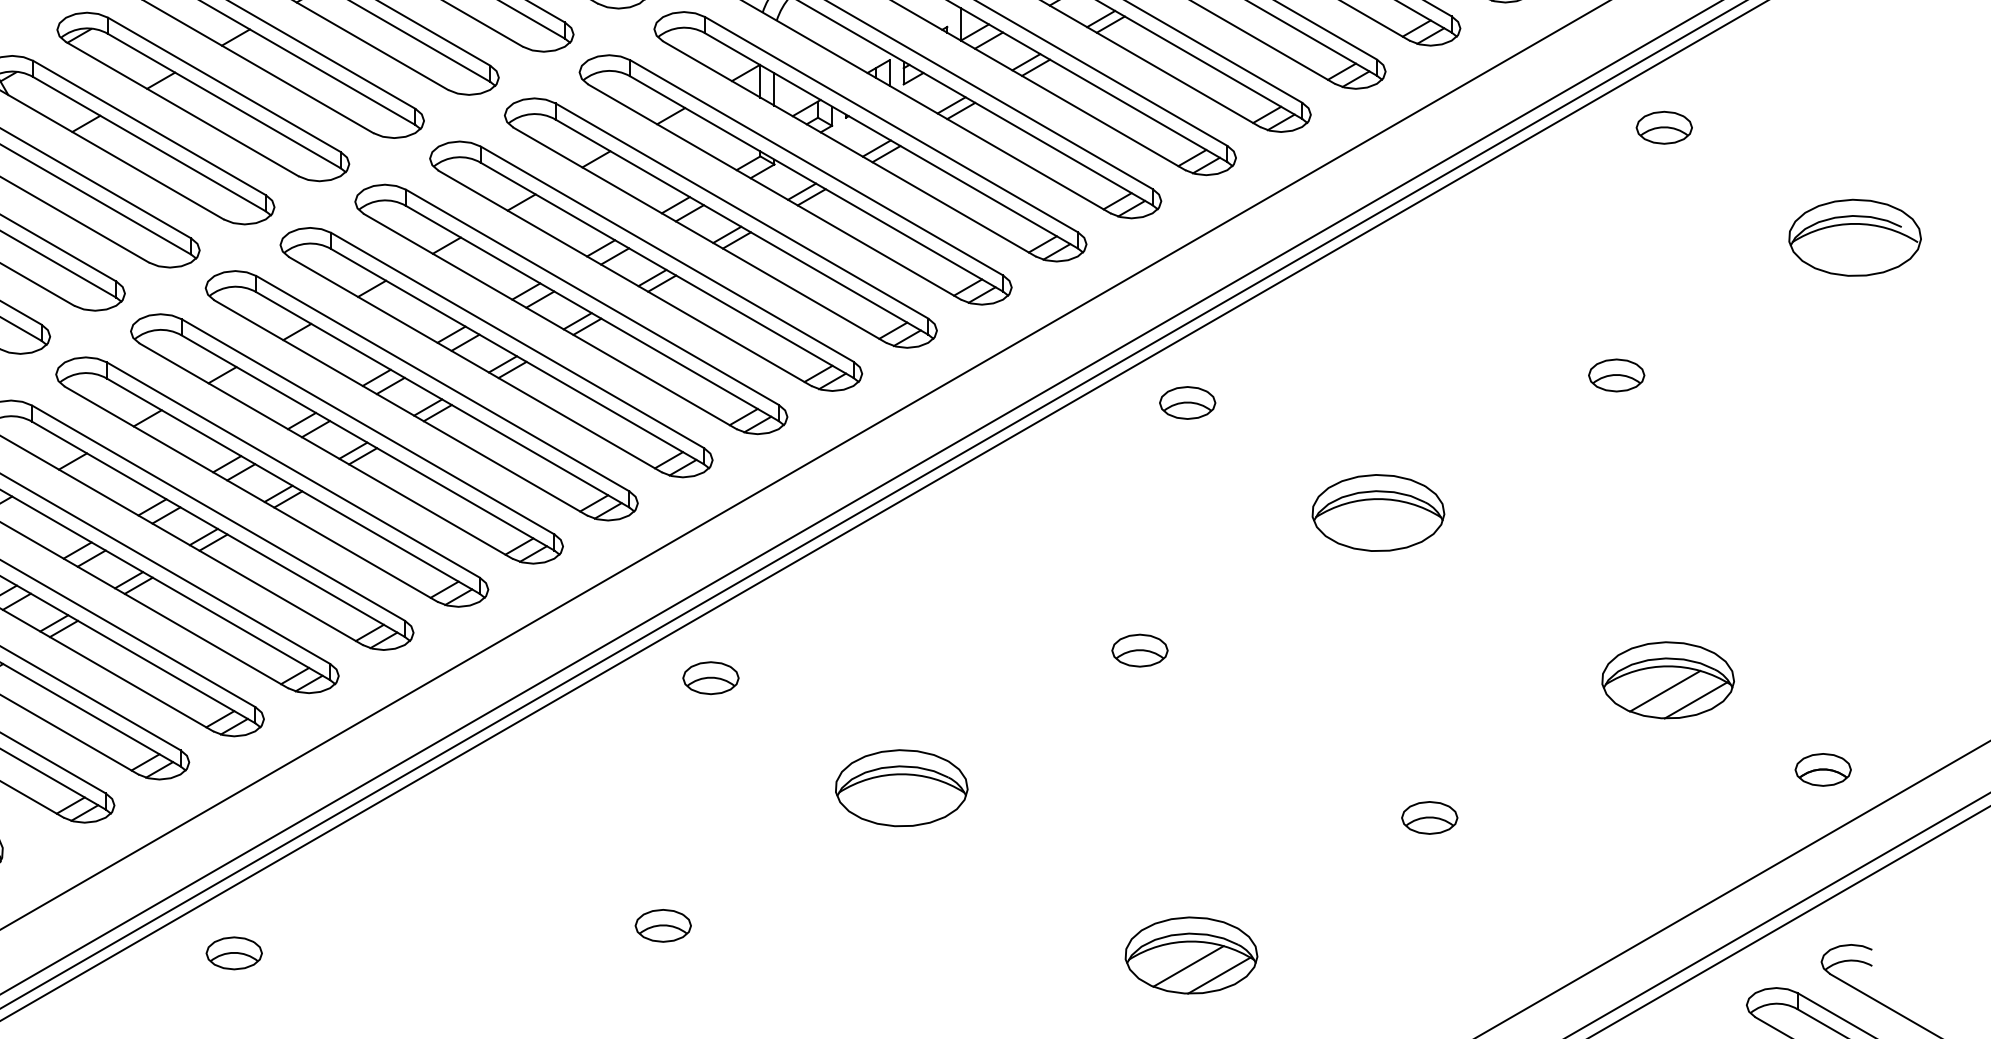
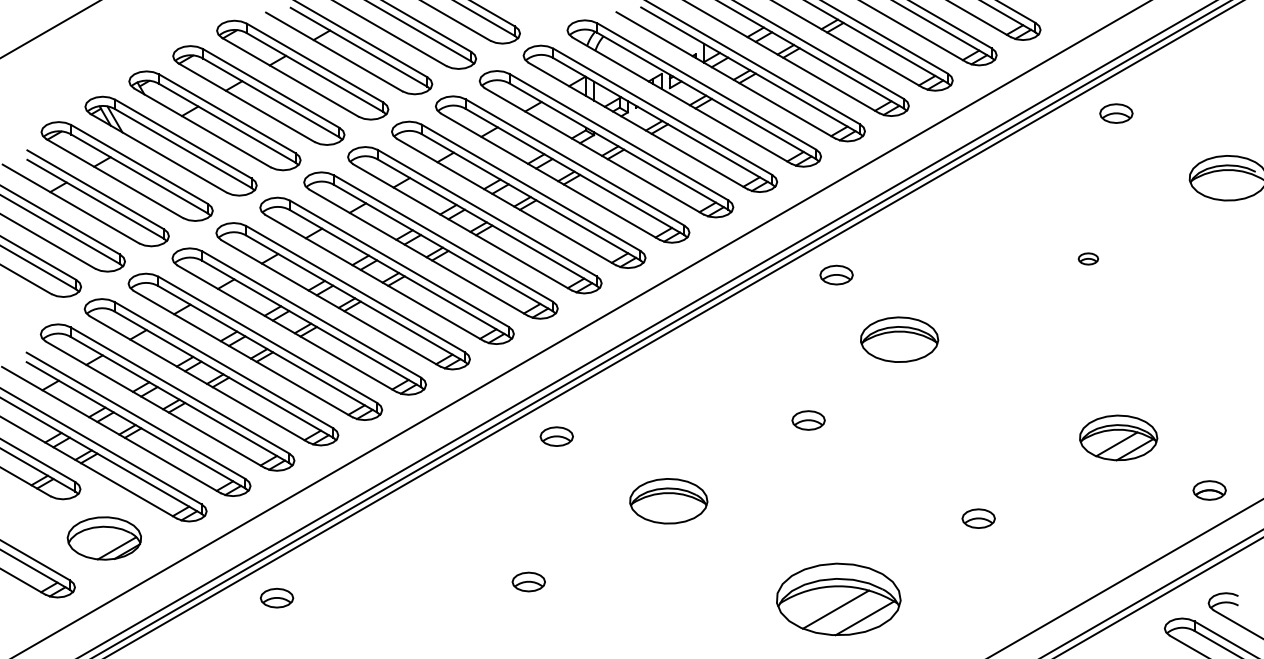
part: (1616, 374) -> (1088, 258), size x0.6
part: (1378, 512) -> (899, 339), moved
part: (1190, 955) -> (838, 599), size x1.6

